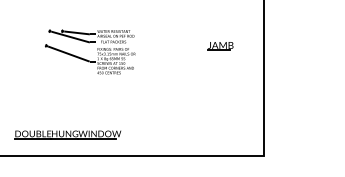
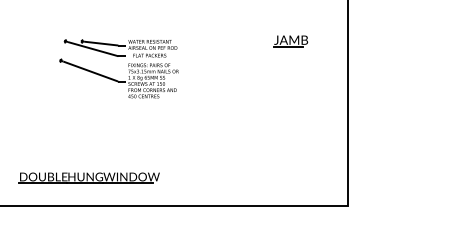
part: (220, 46) -> (290, 41), moved

